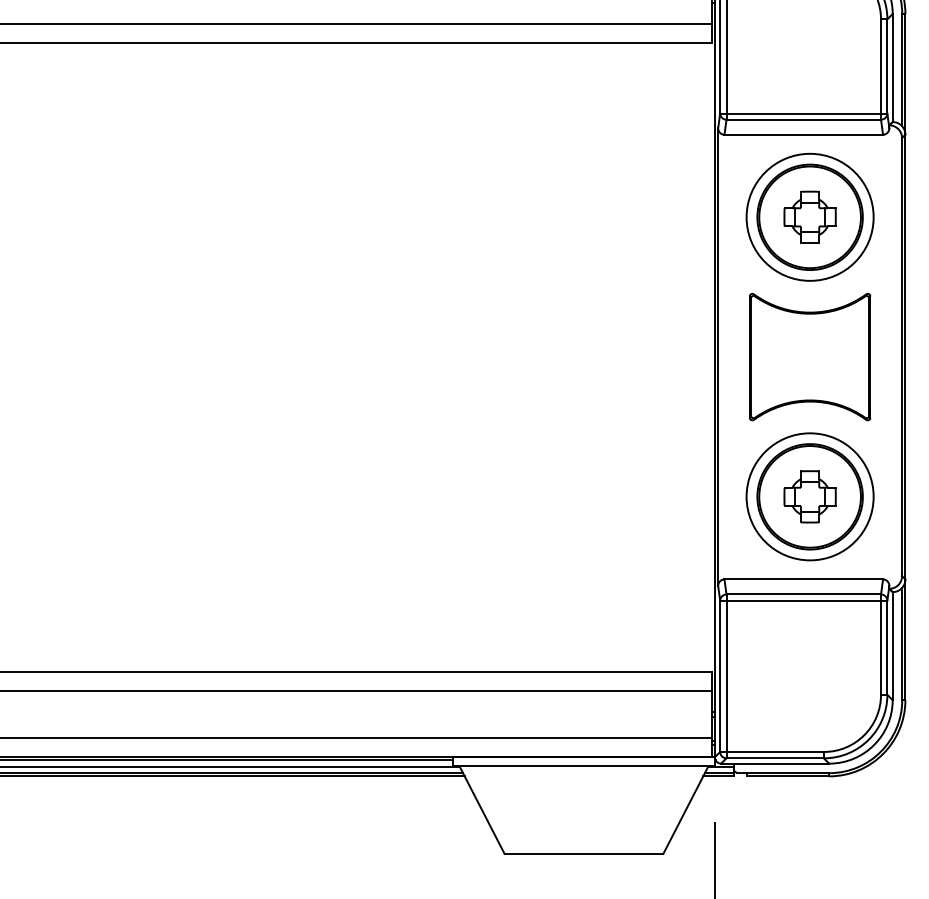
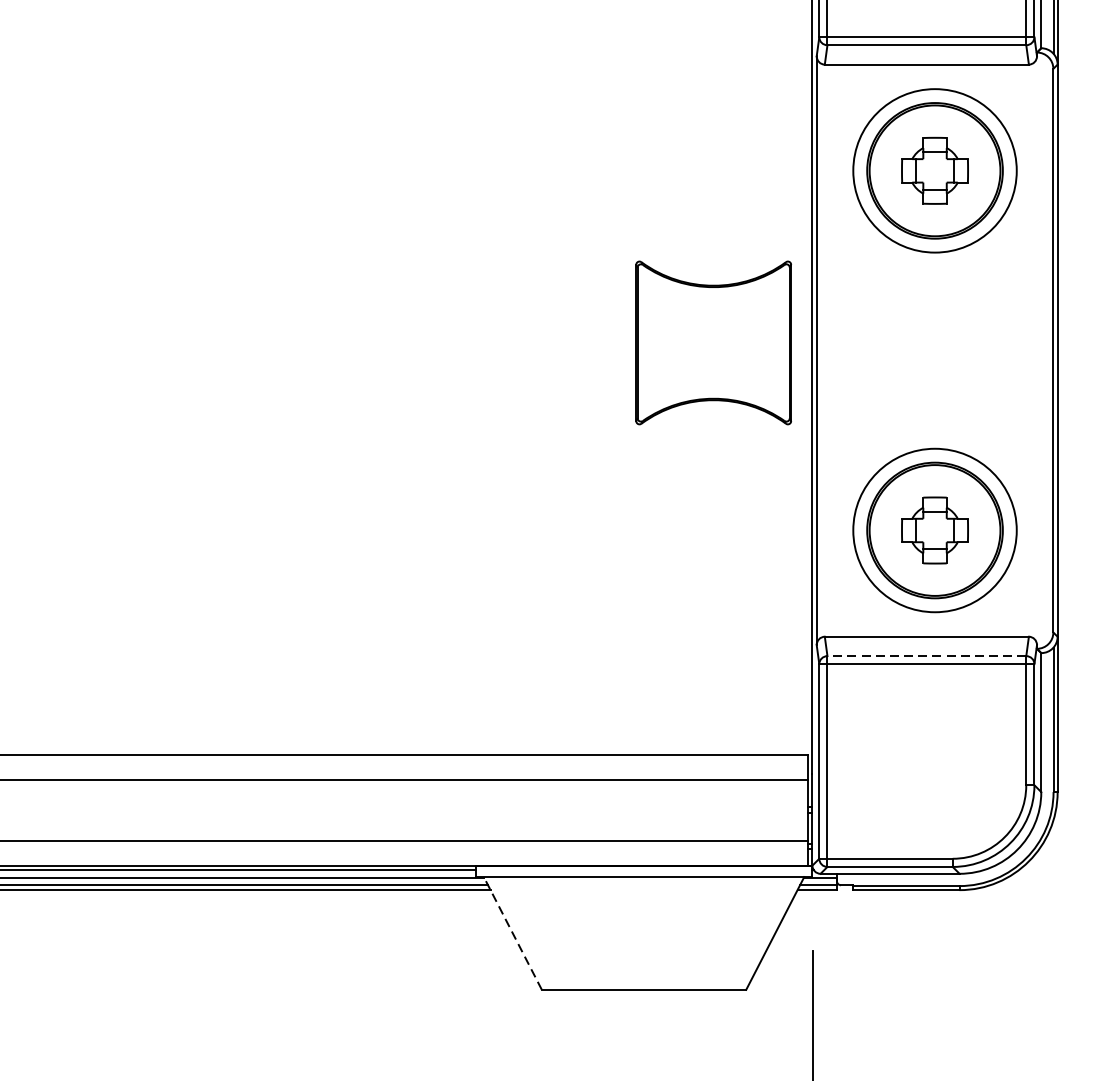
part: (810, 357) -> (714, 343), moved
line: (803, 594) -> (926, 656), solid -> dashed
line: (481, 809) -> (512, 932), solid -> dashed

